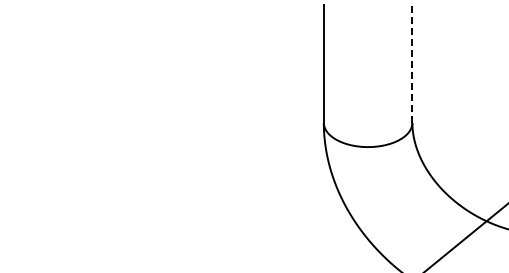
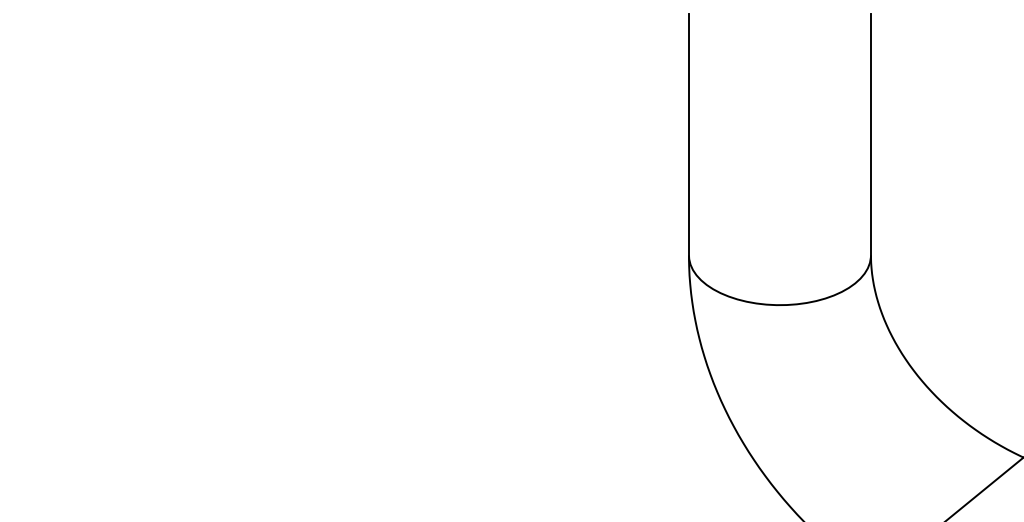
line: (412, 64) -> (871, 135), dashed -> solid

